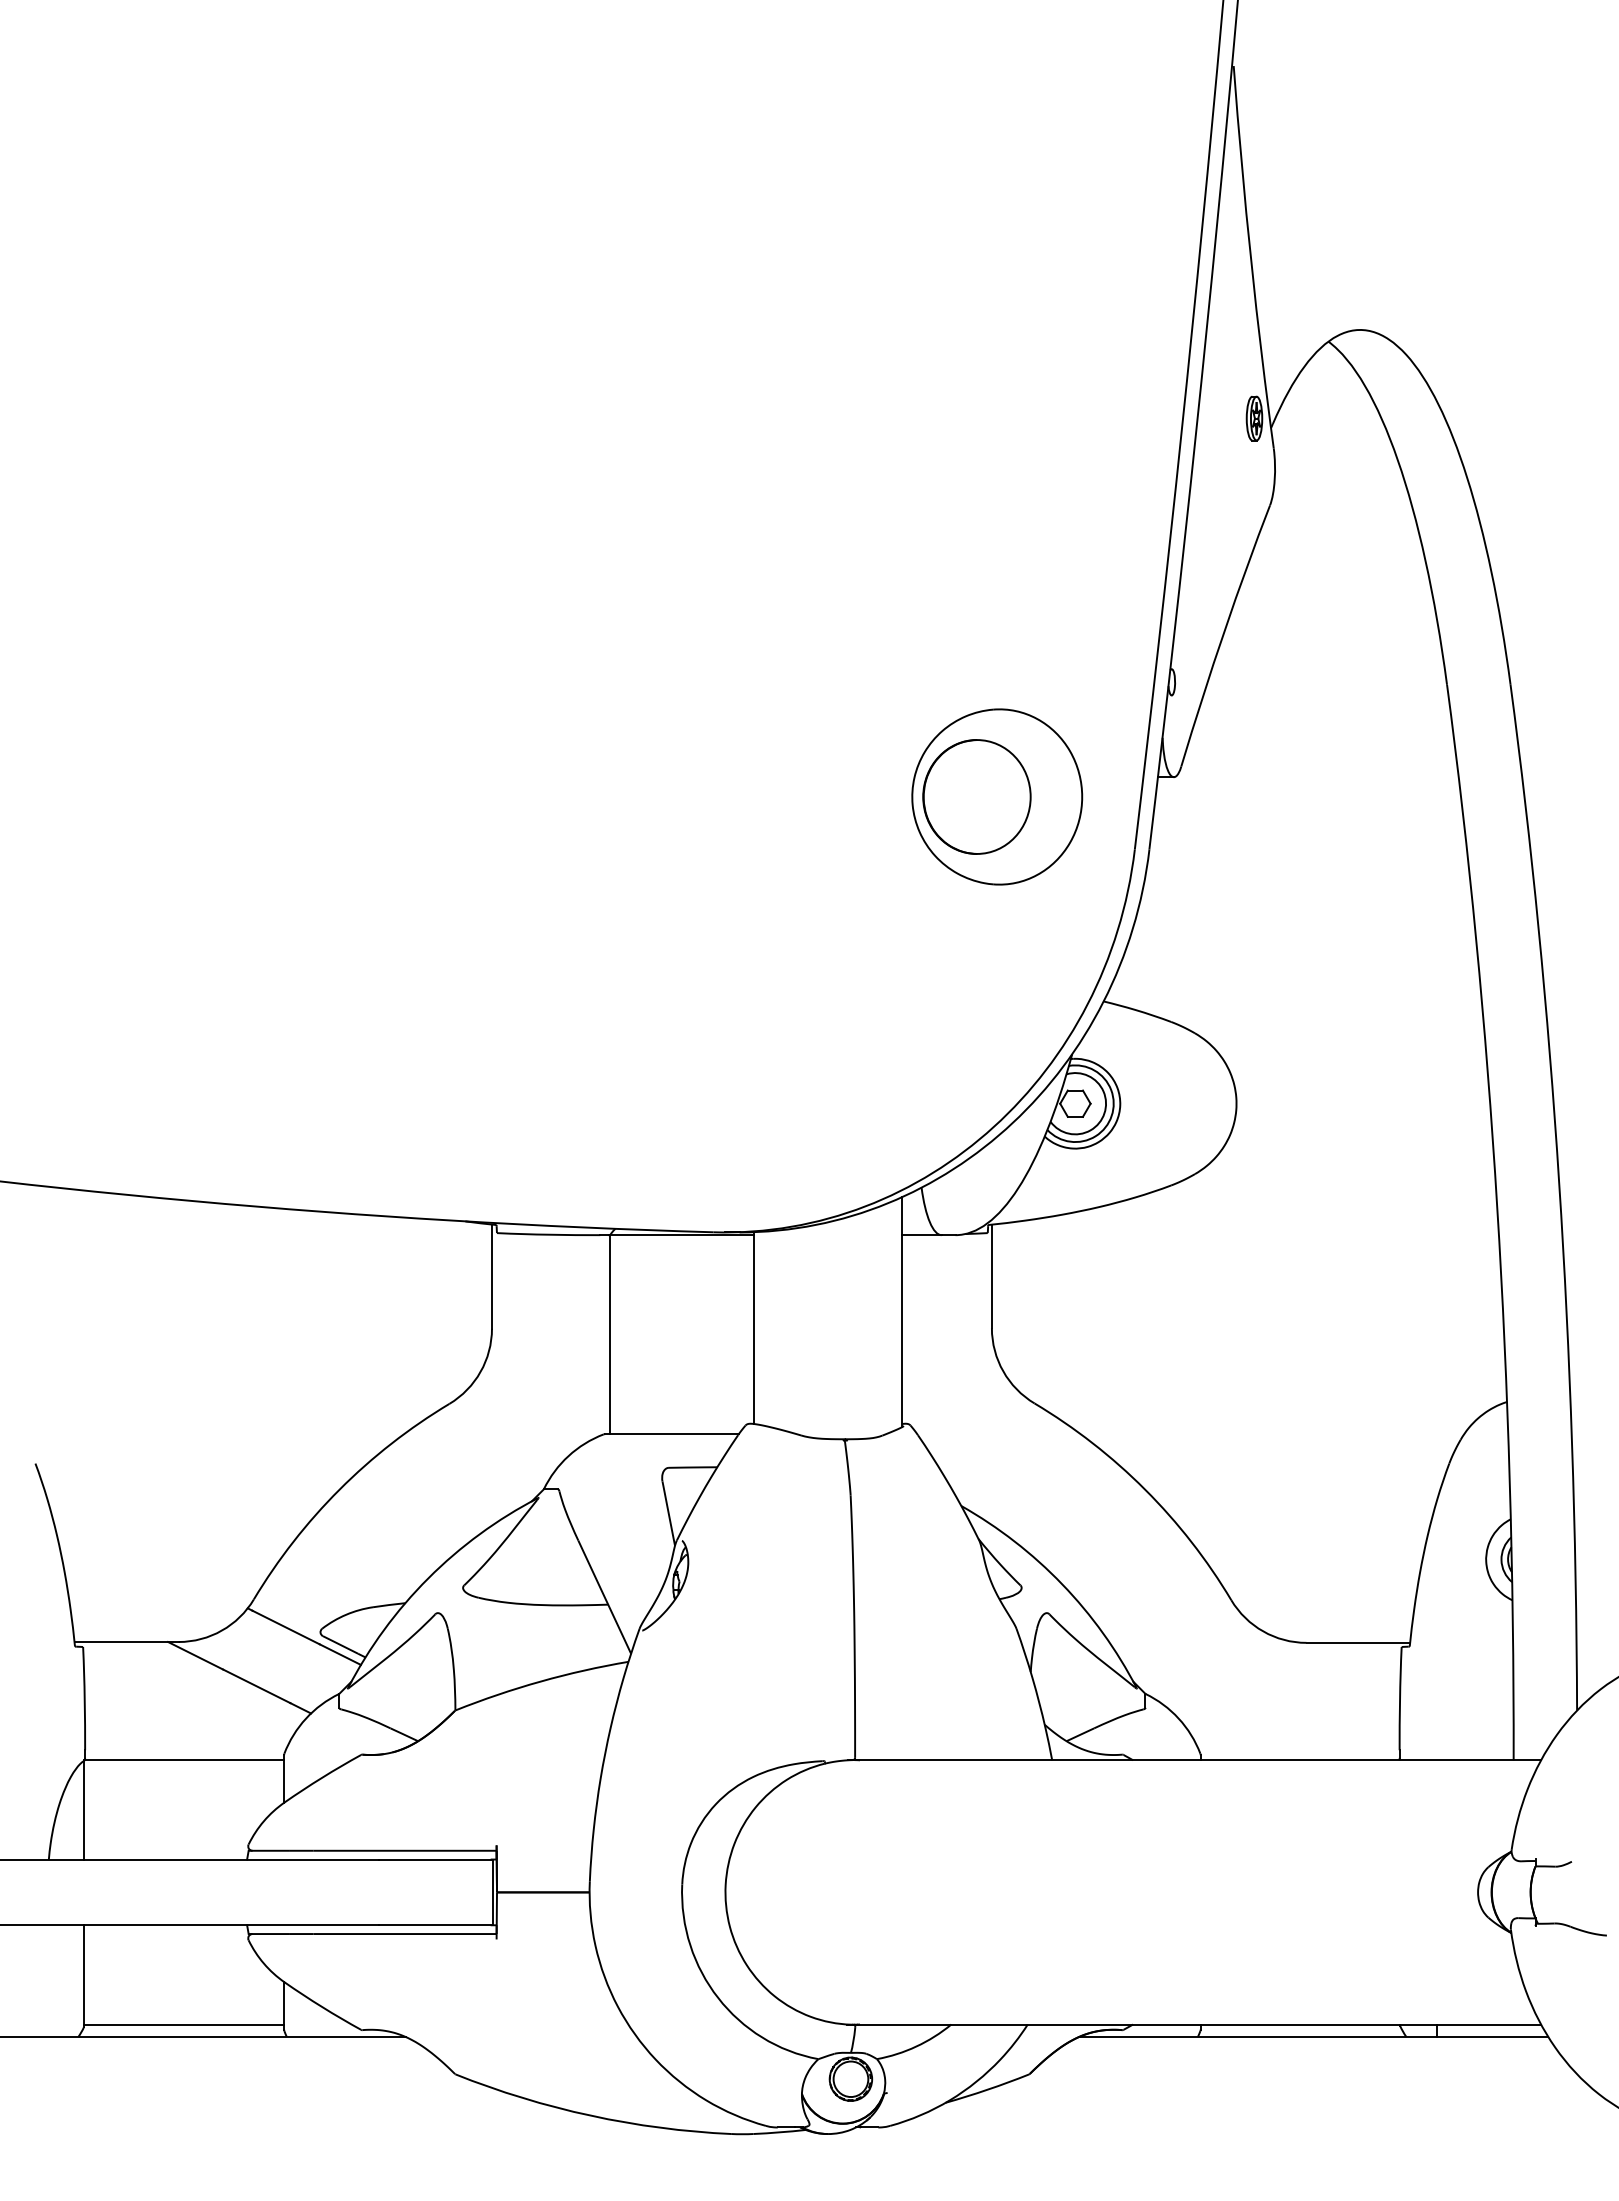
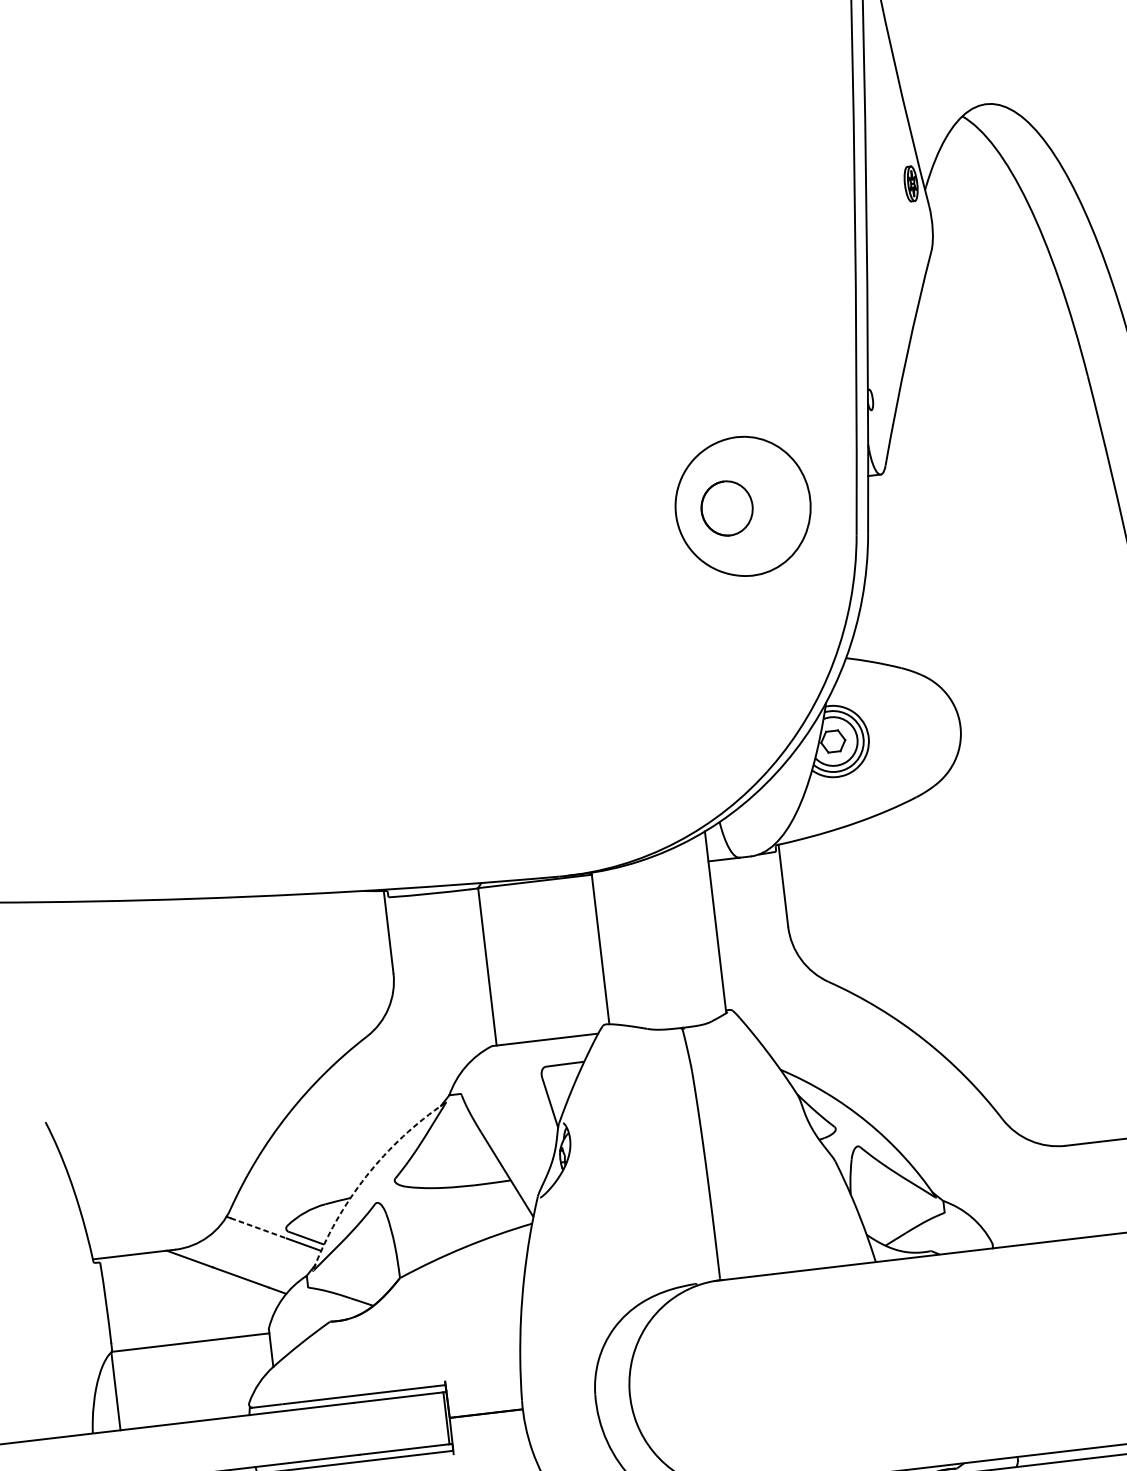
part: (976, 796) -> (726, 508), size x0.6
arc: (428, 1578) -> (366, 1176), solid -> dashed
line: (286, 1627) -> (258, 1228), solid -> dashed

